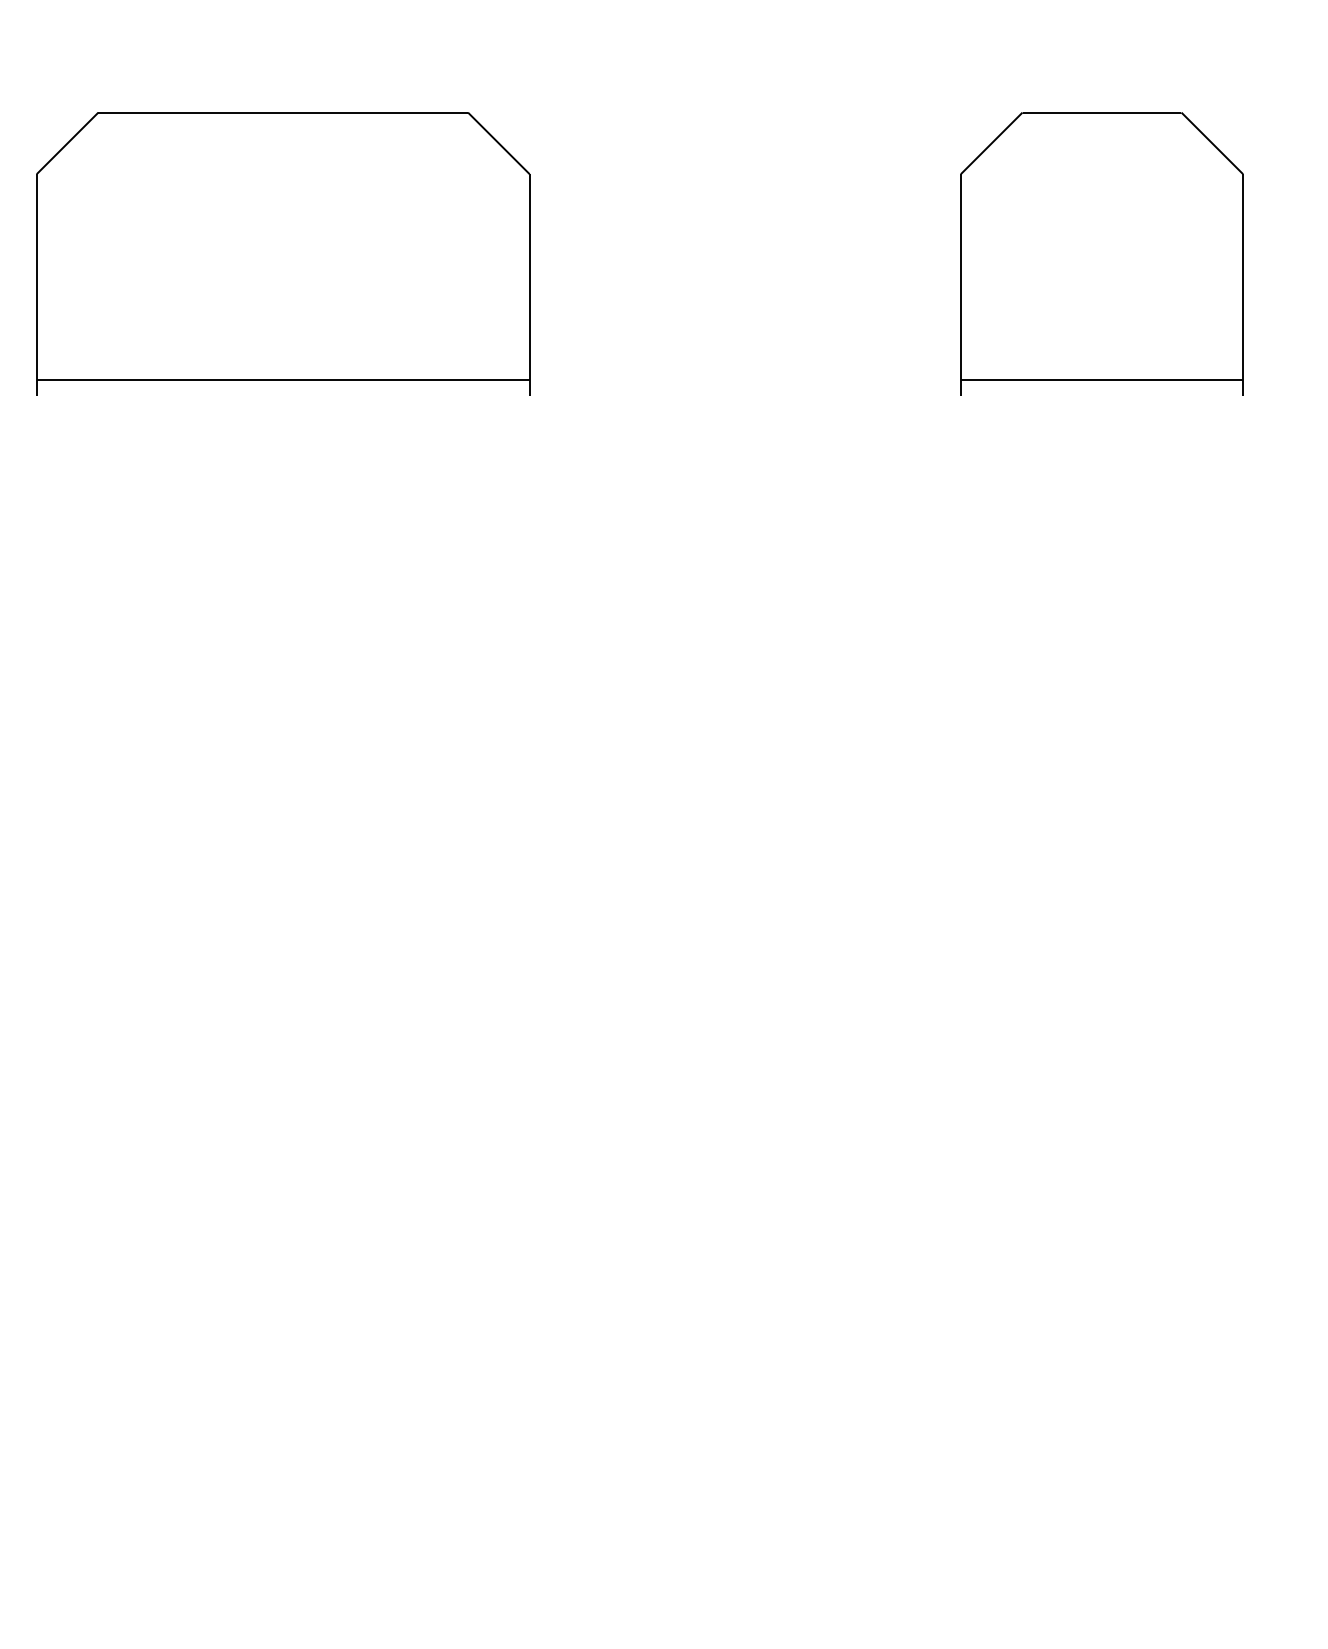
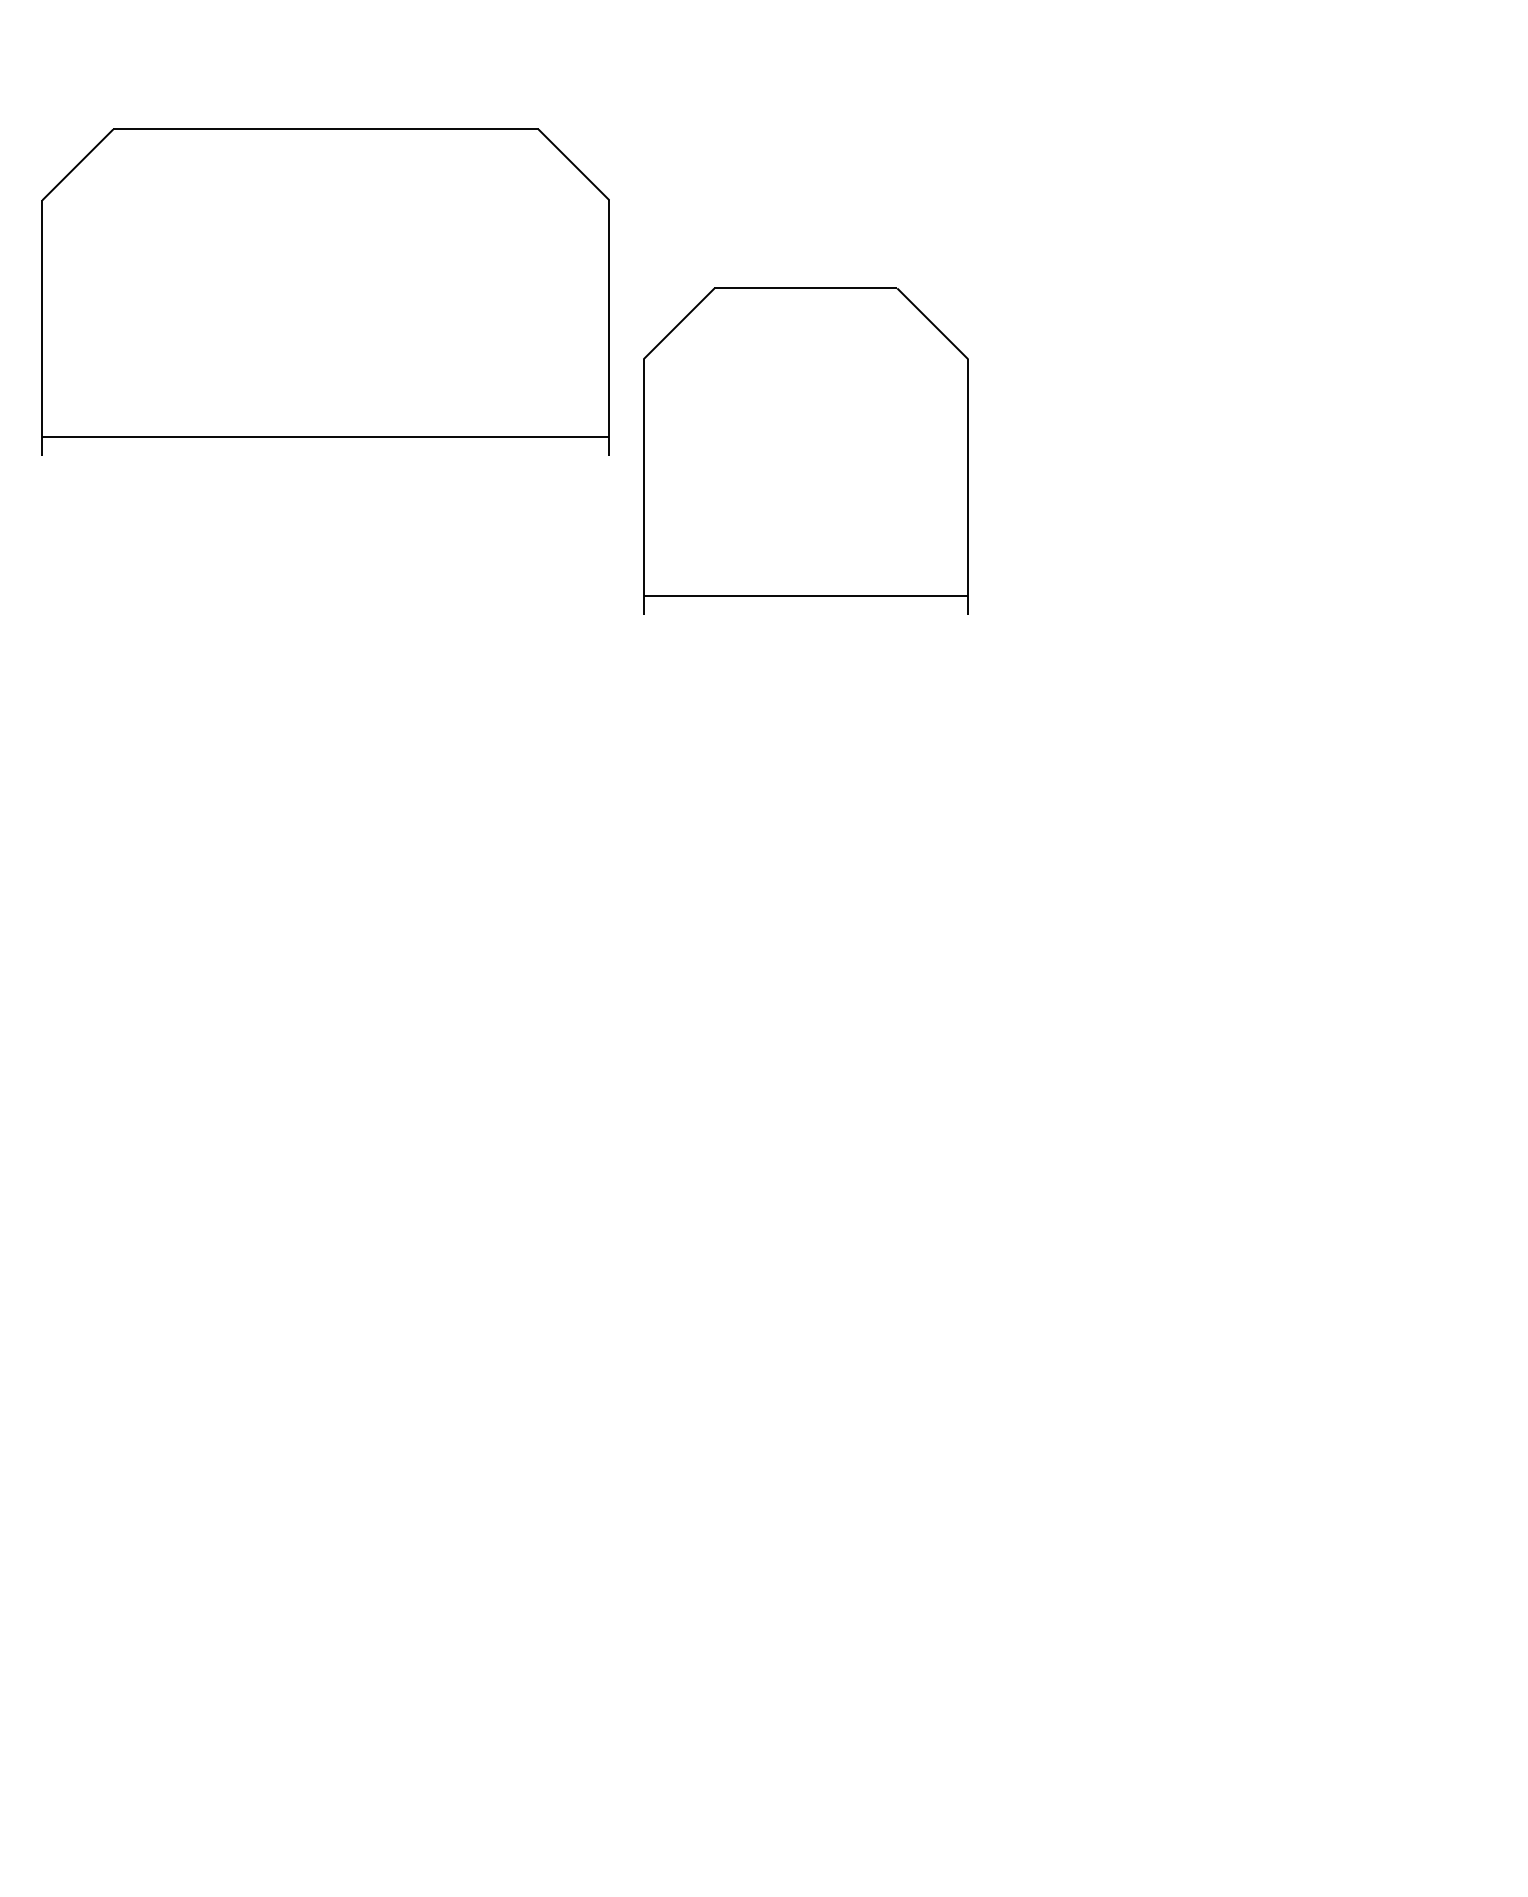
part: (1101, 253) -> (805, 450), moved

